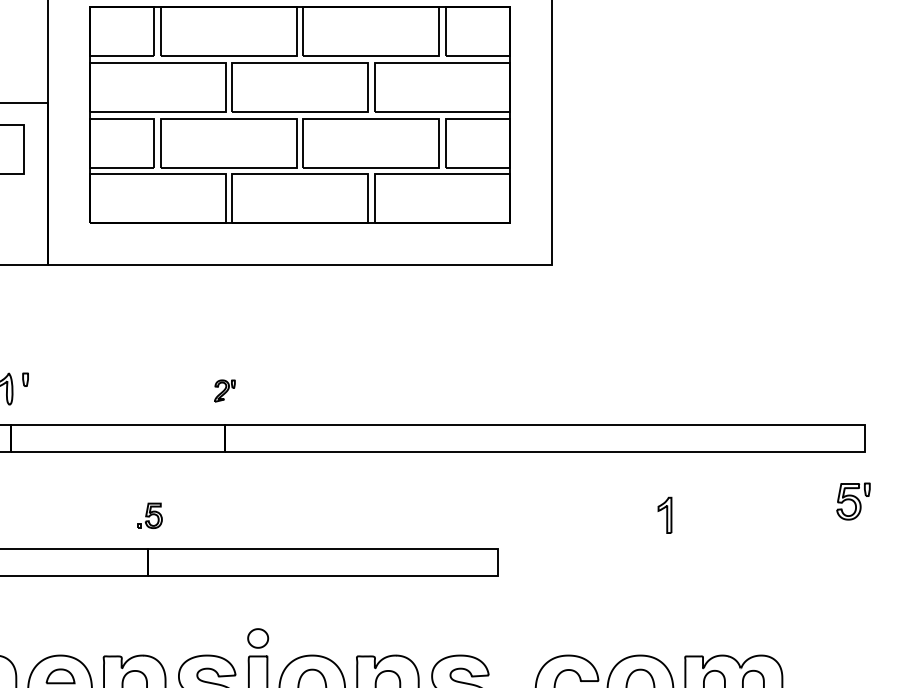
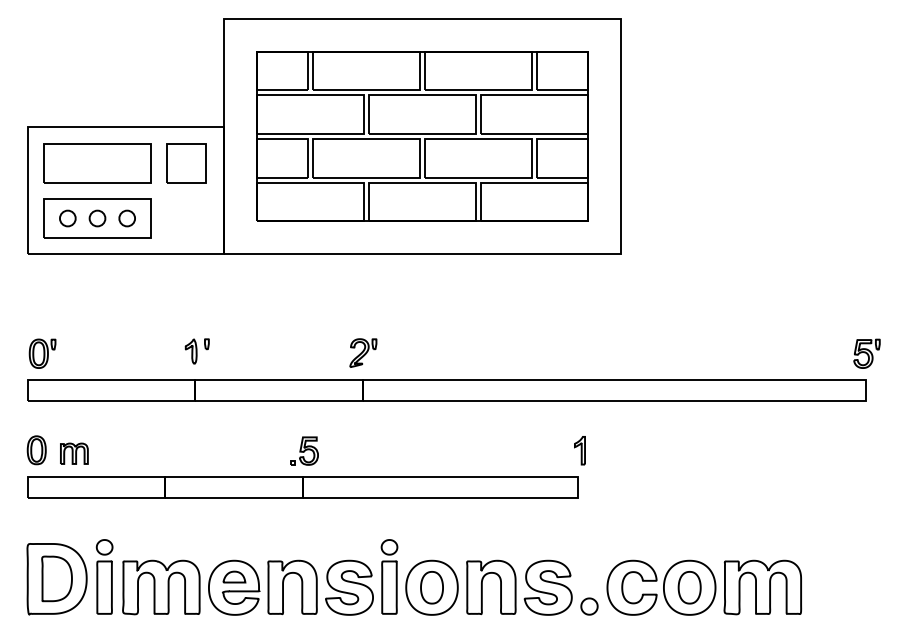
part: (225, 390) -> (363, 352), size x1.67
part: (852, 501) -> (866, 353), moved
part: (149, 515) -> (304, 450), size x1.43
part: (664, 515) -> (579, 450), moved

